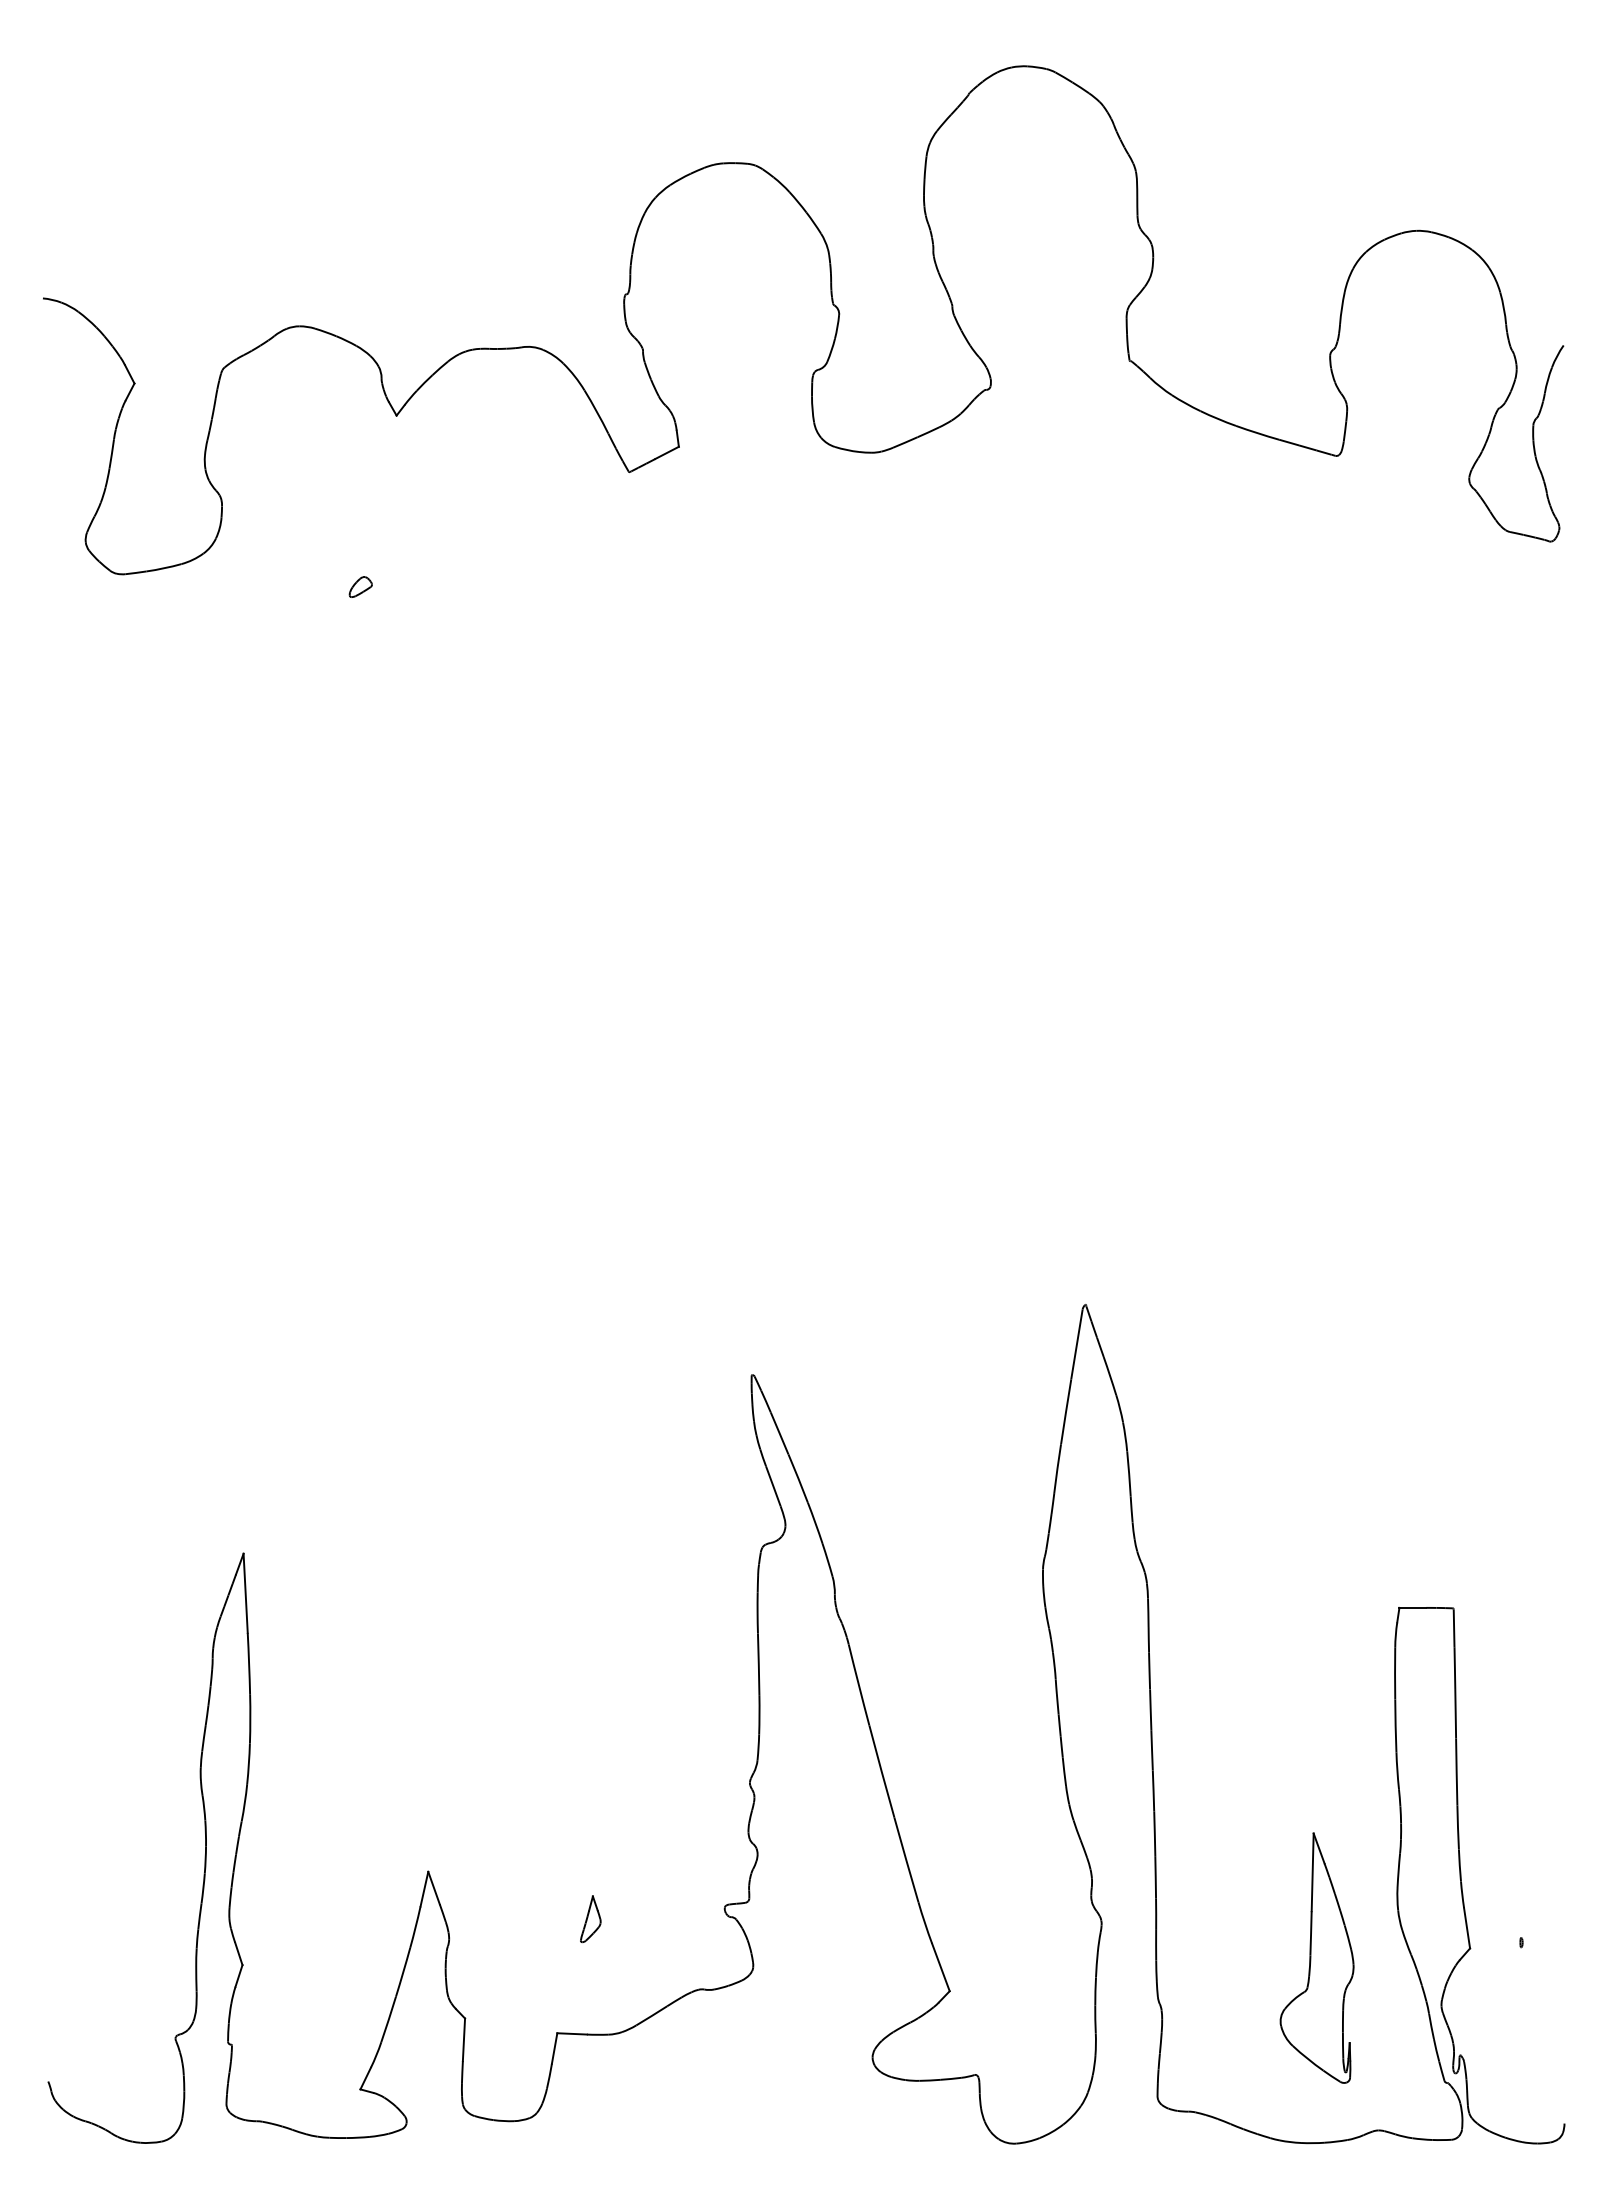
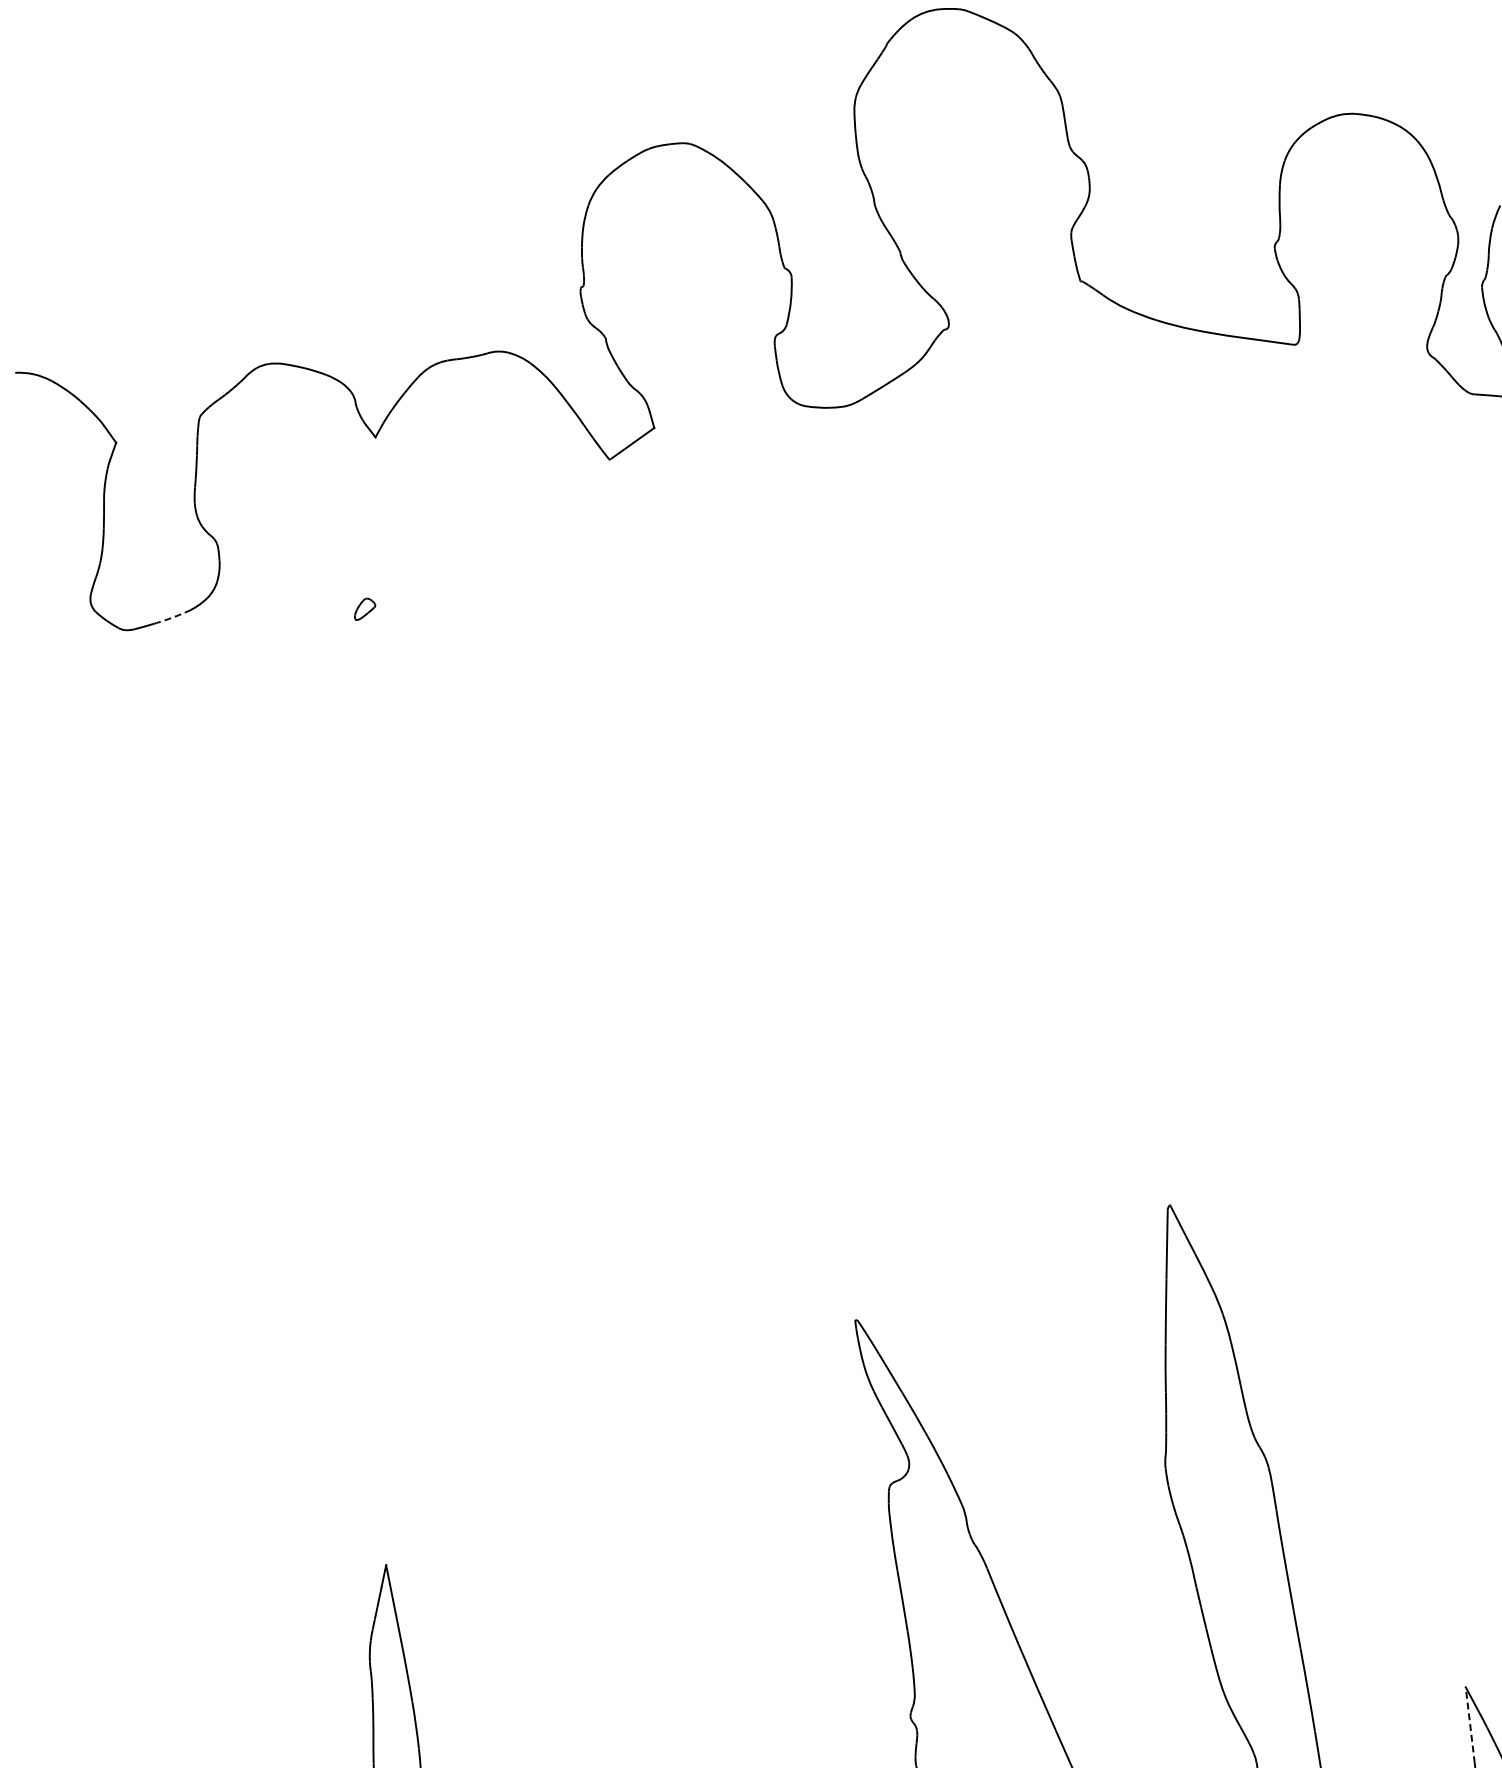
arc: (164, 568) -> (171, 618), solid -> dashed
line: (1312, 1872) -> (1470, 1725), solid -> dashed

